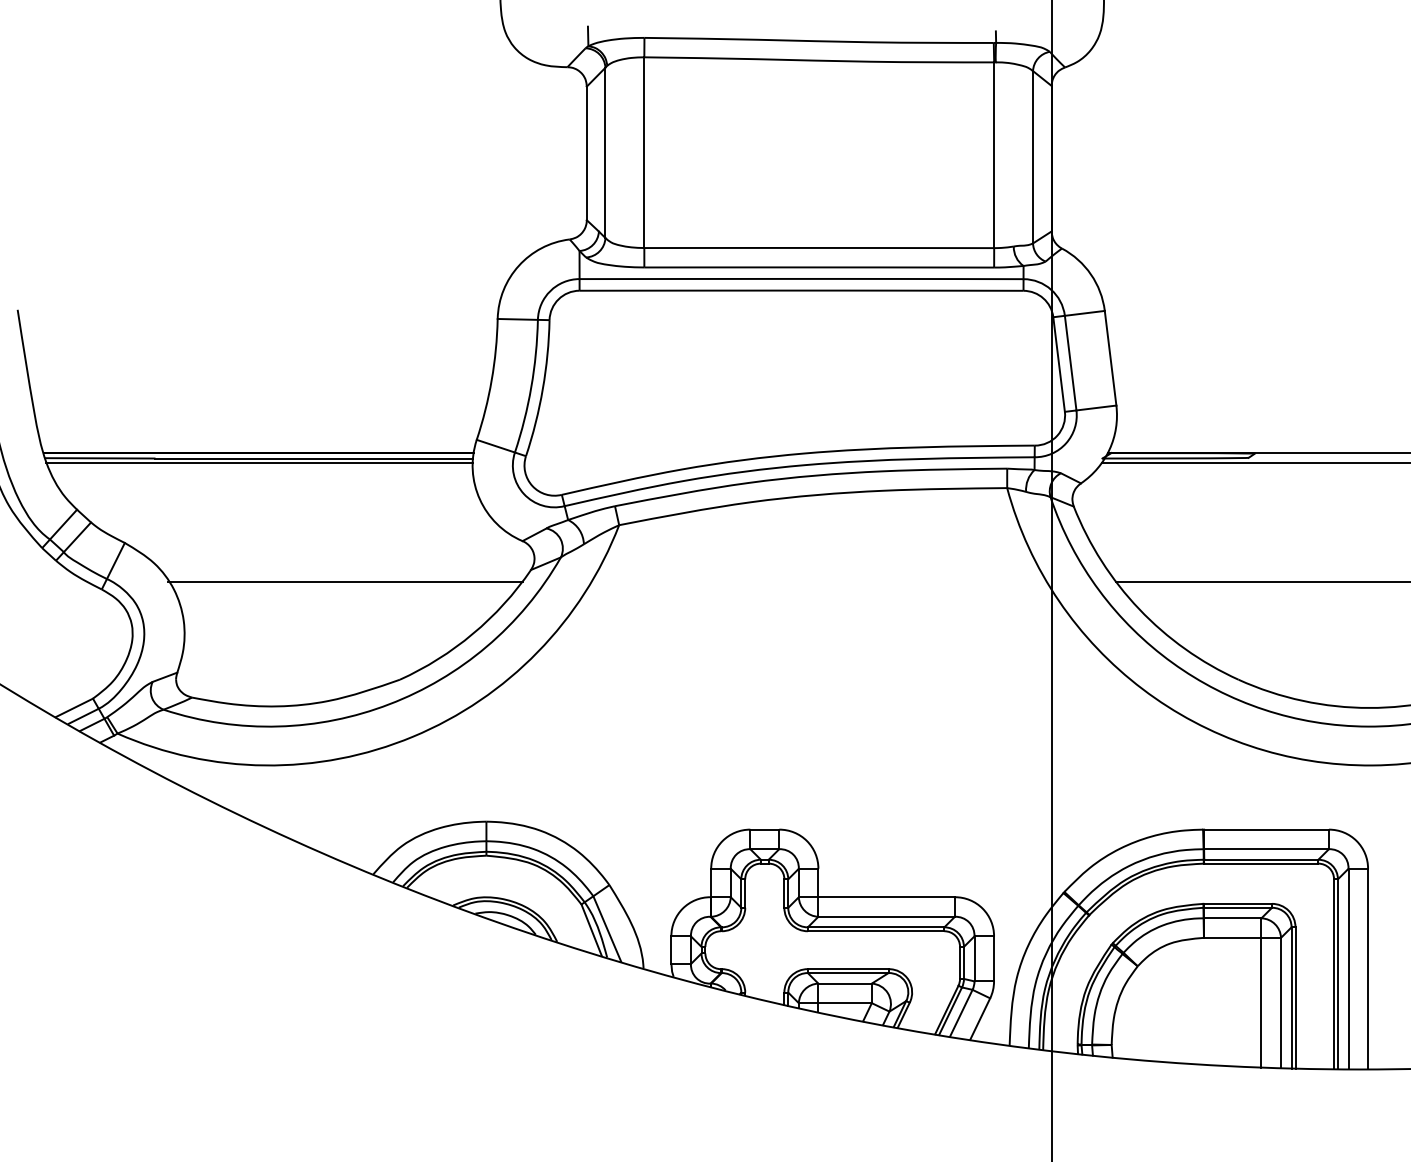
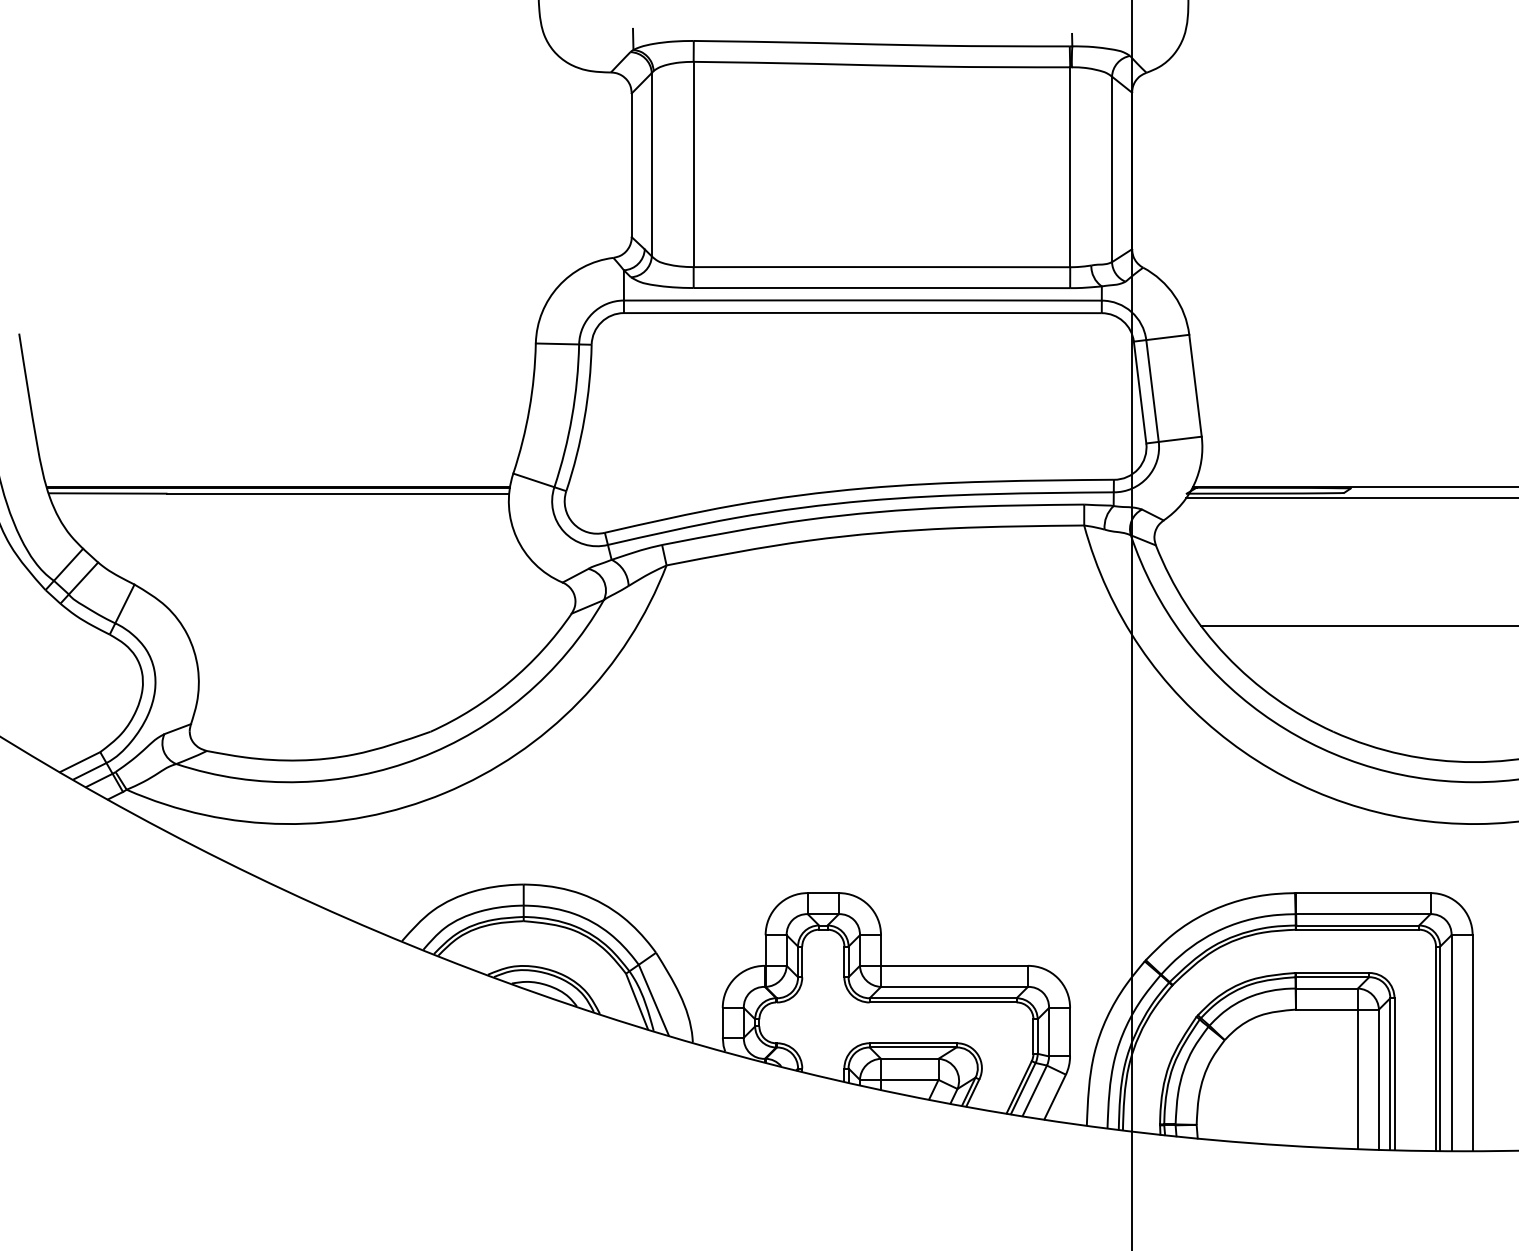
line: (259, 463) -> (279, 498), removed
line: (345, 581) -> (371, 626), removed

